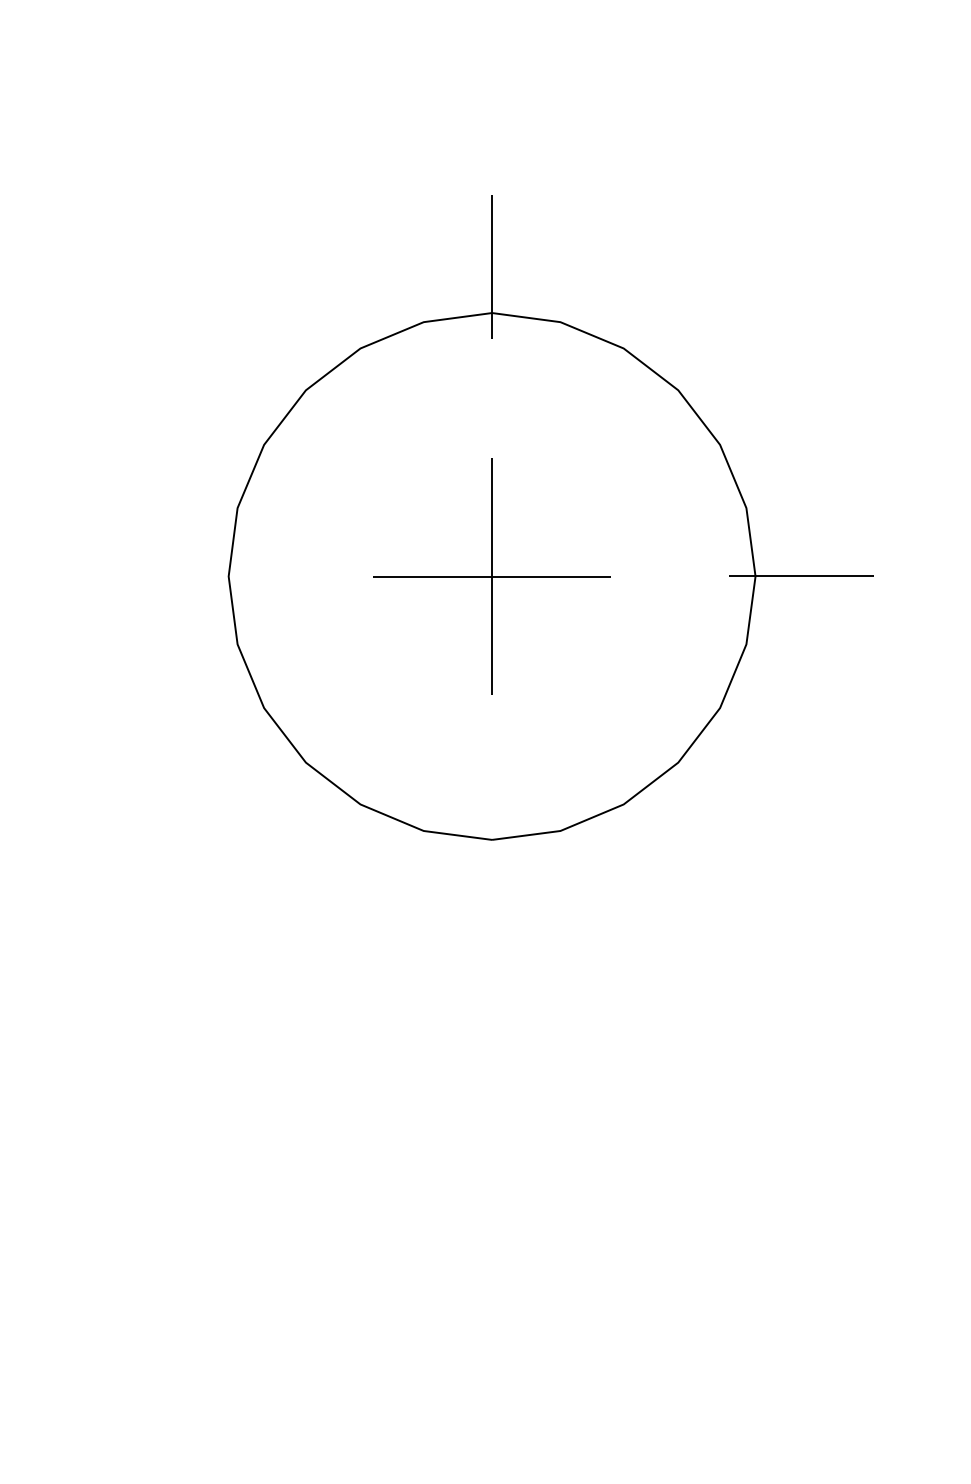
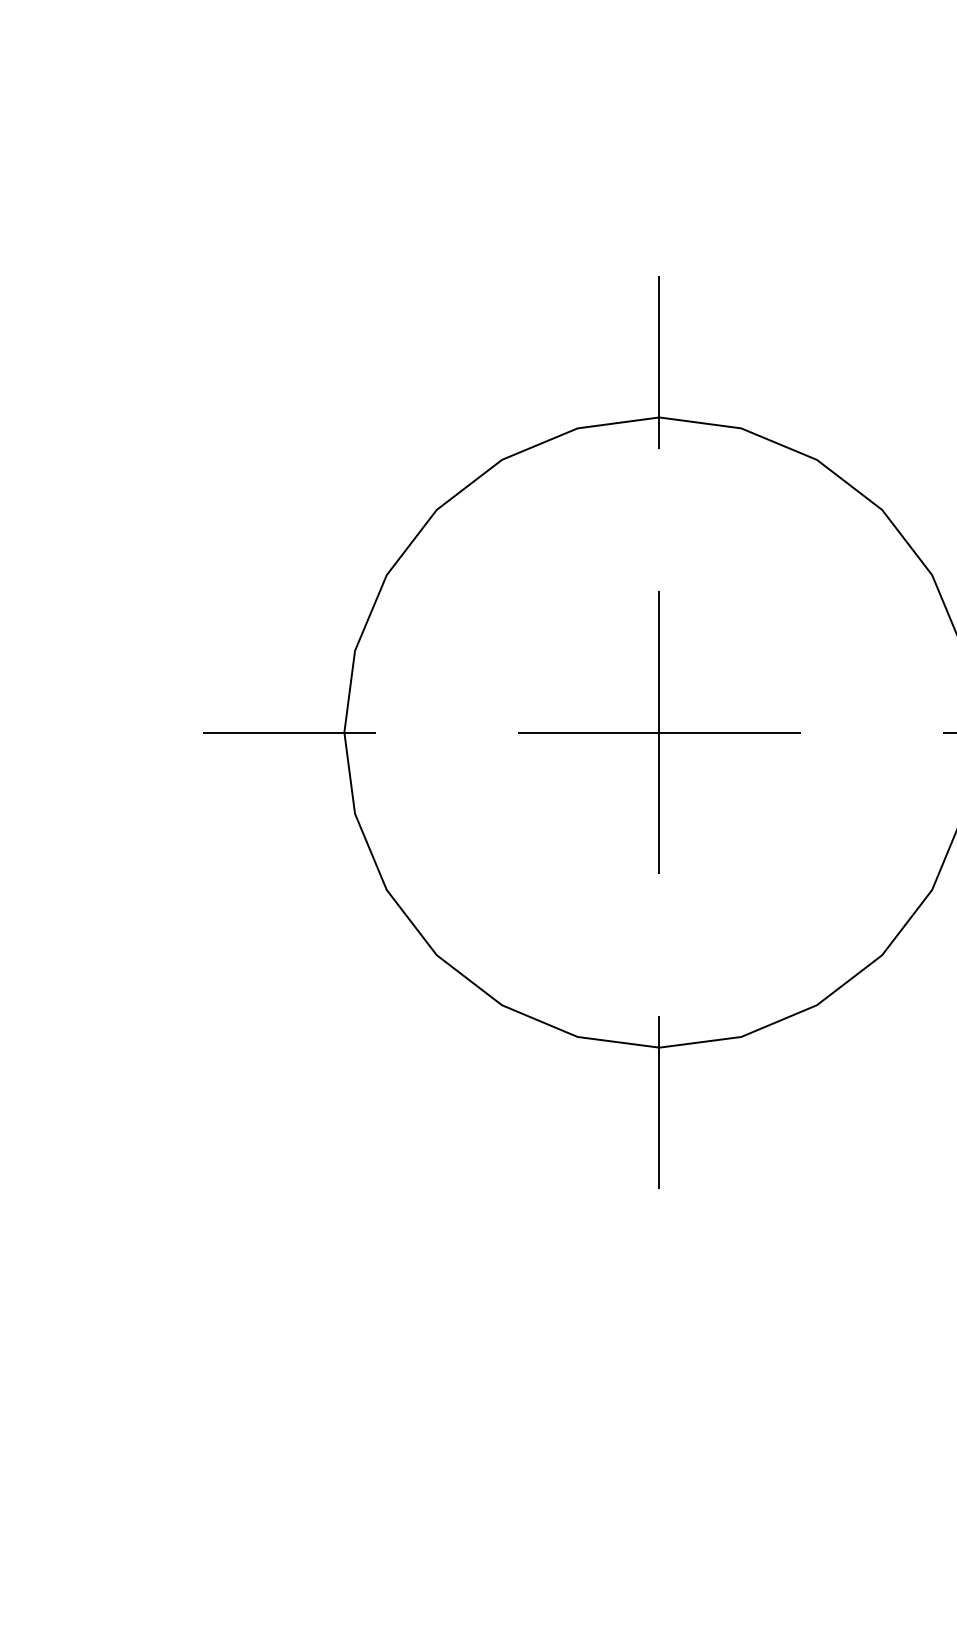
line: (182, 576) -> (289, 732), added
line: (492, 885) -> (659, 1102), added

